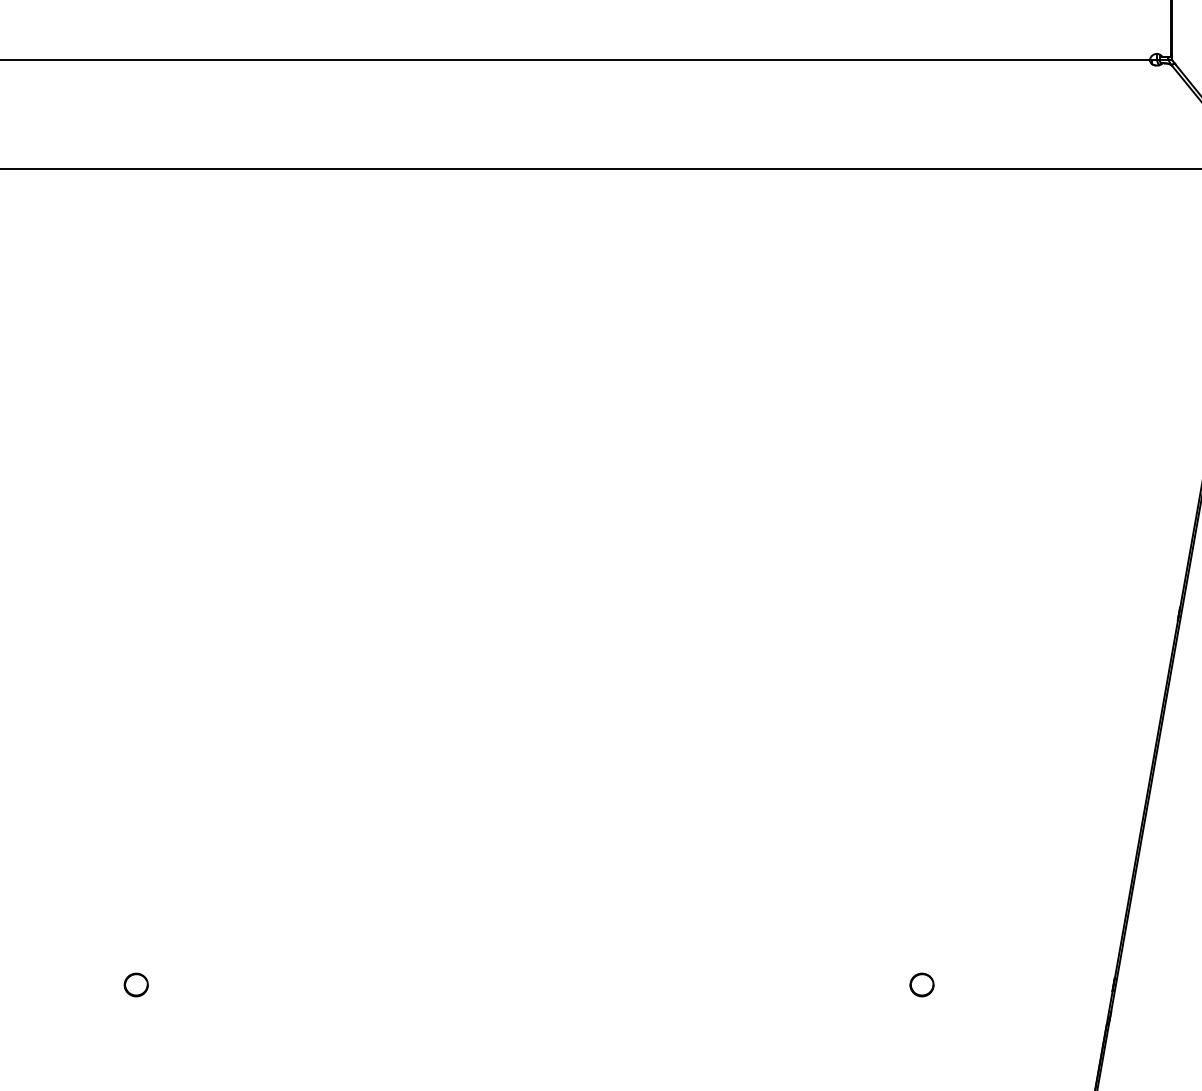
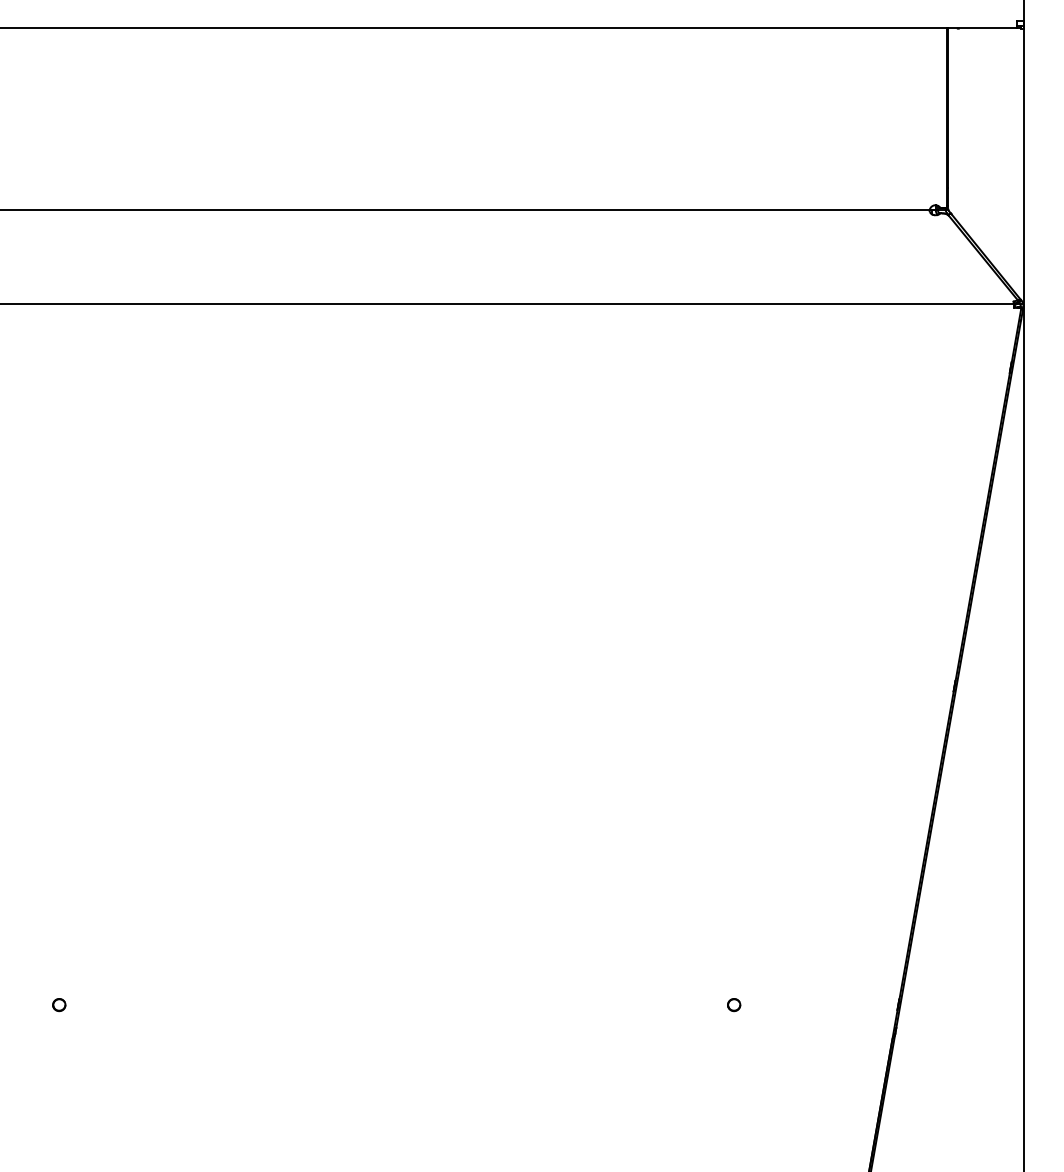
part: (136, 985) -> (59, 1005), size x0.62
part: (922, 985) -> (734, 1005), size x0.62

